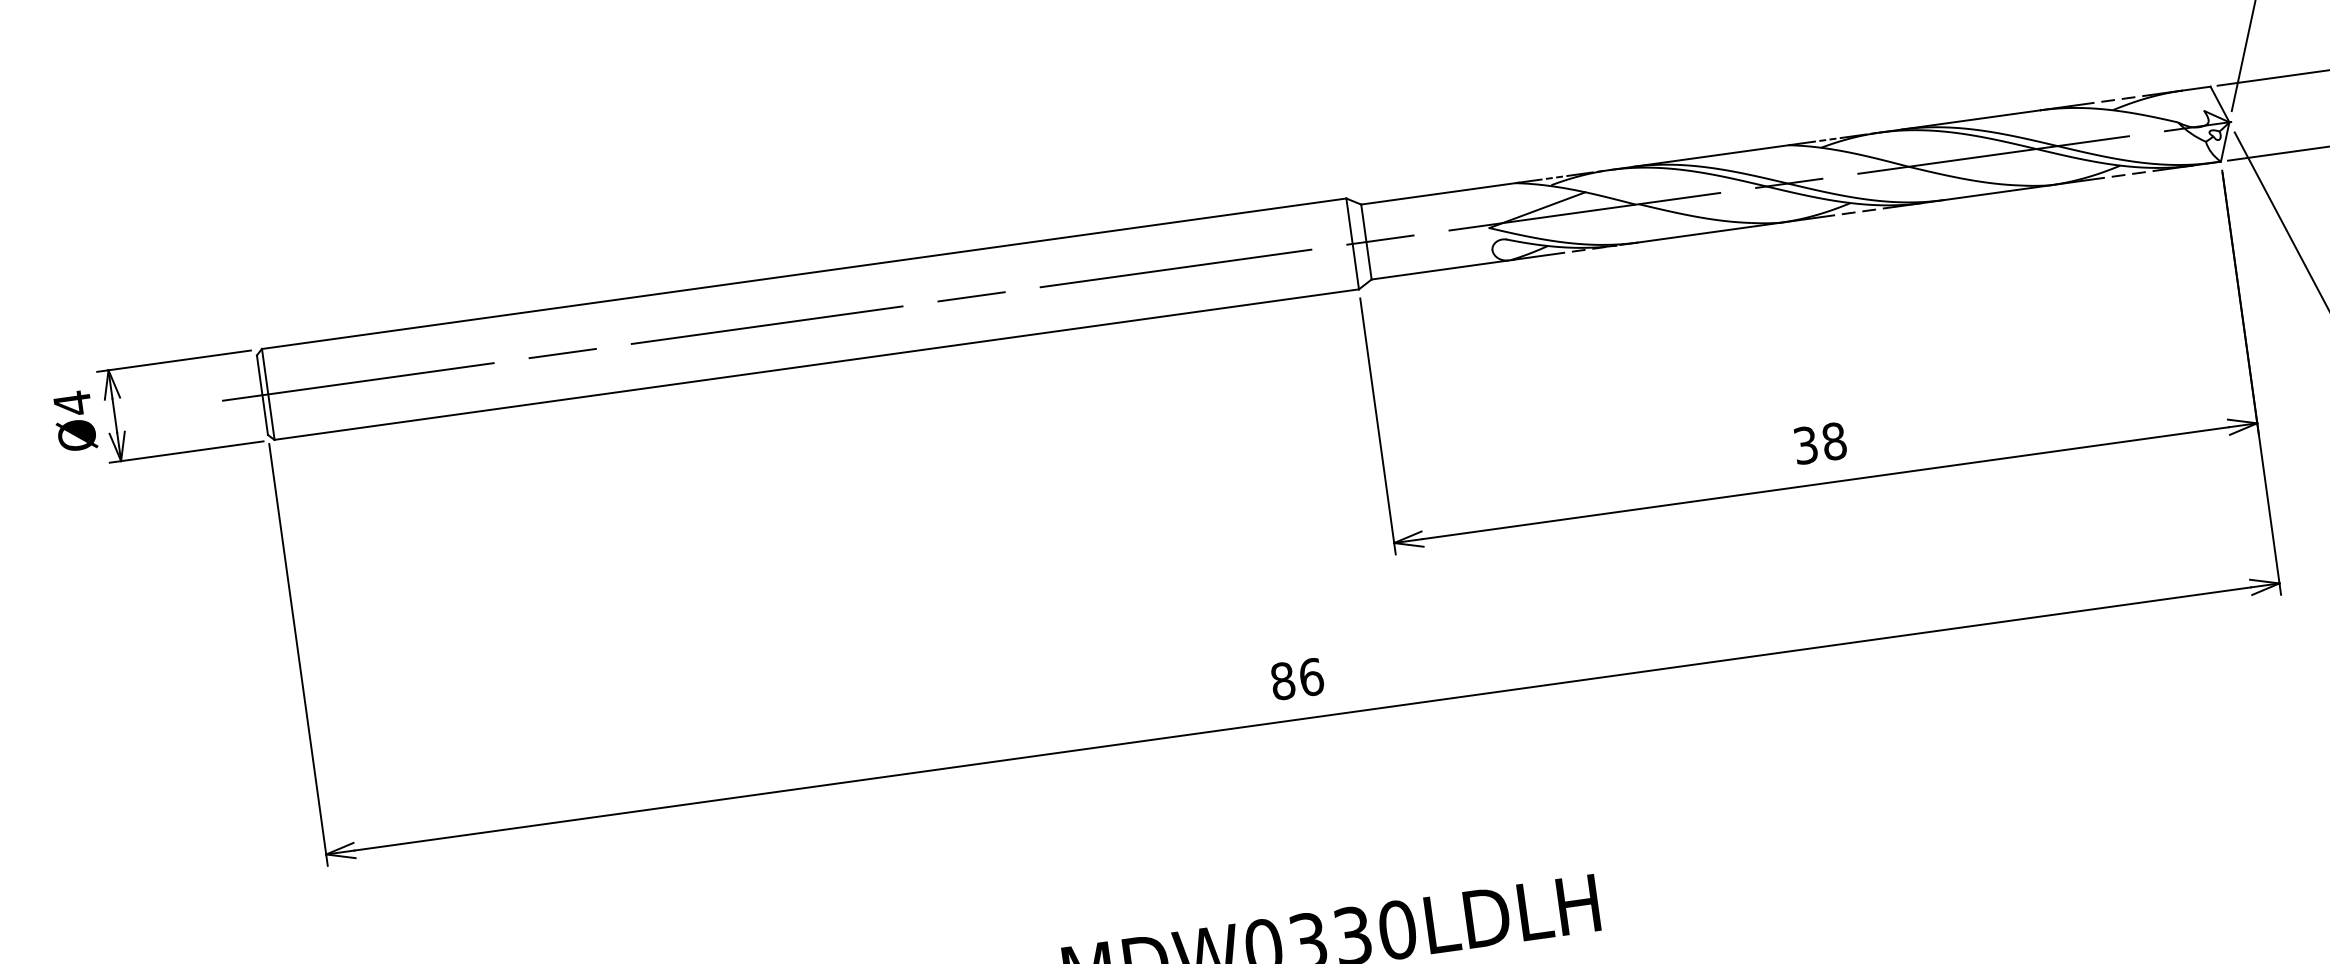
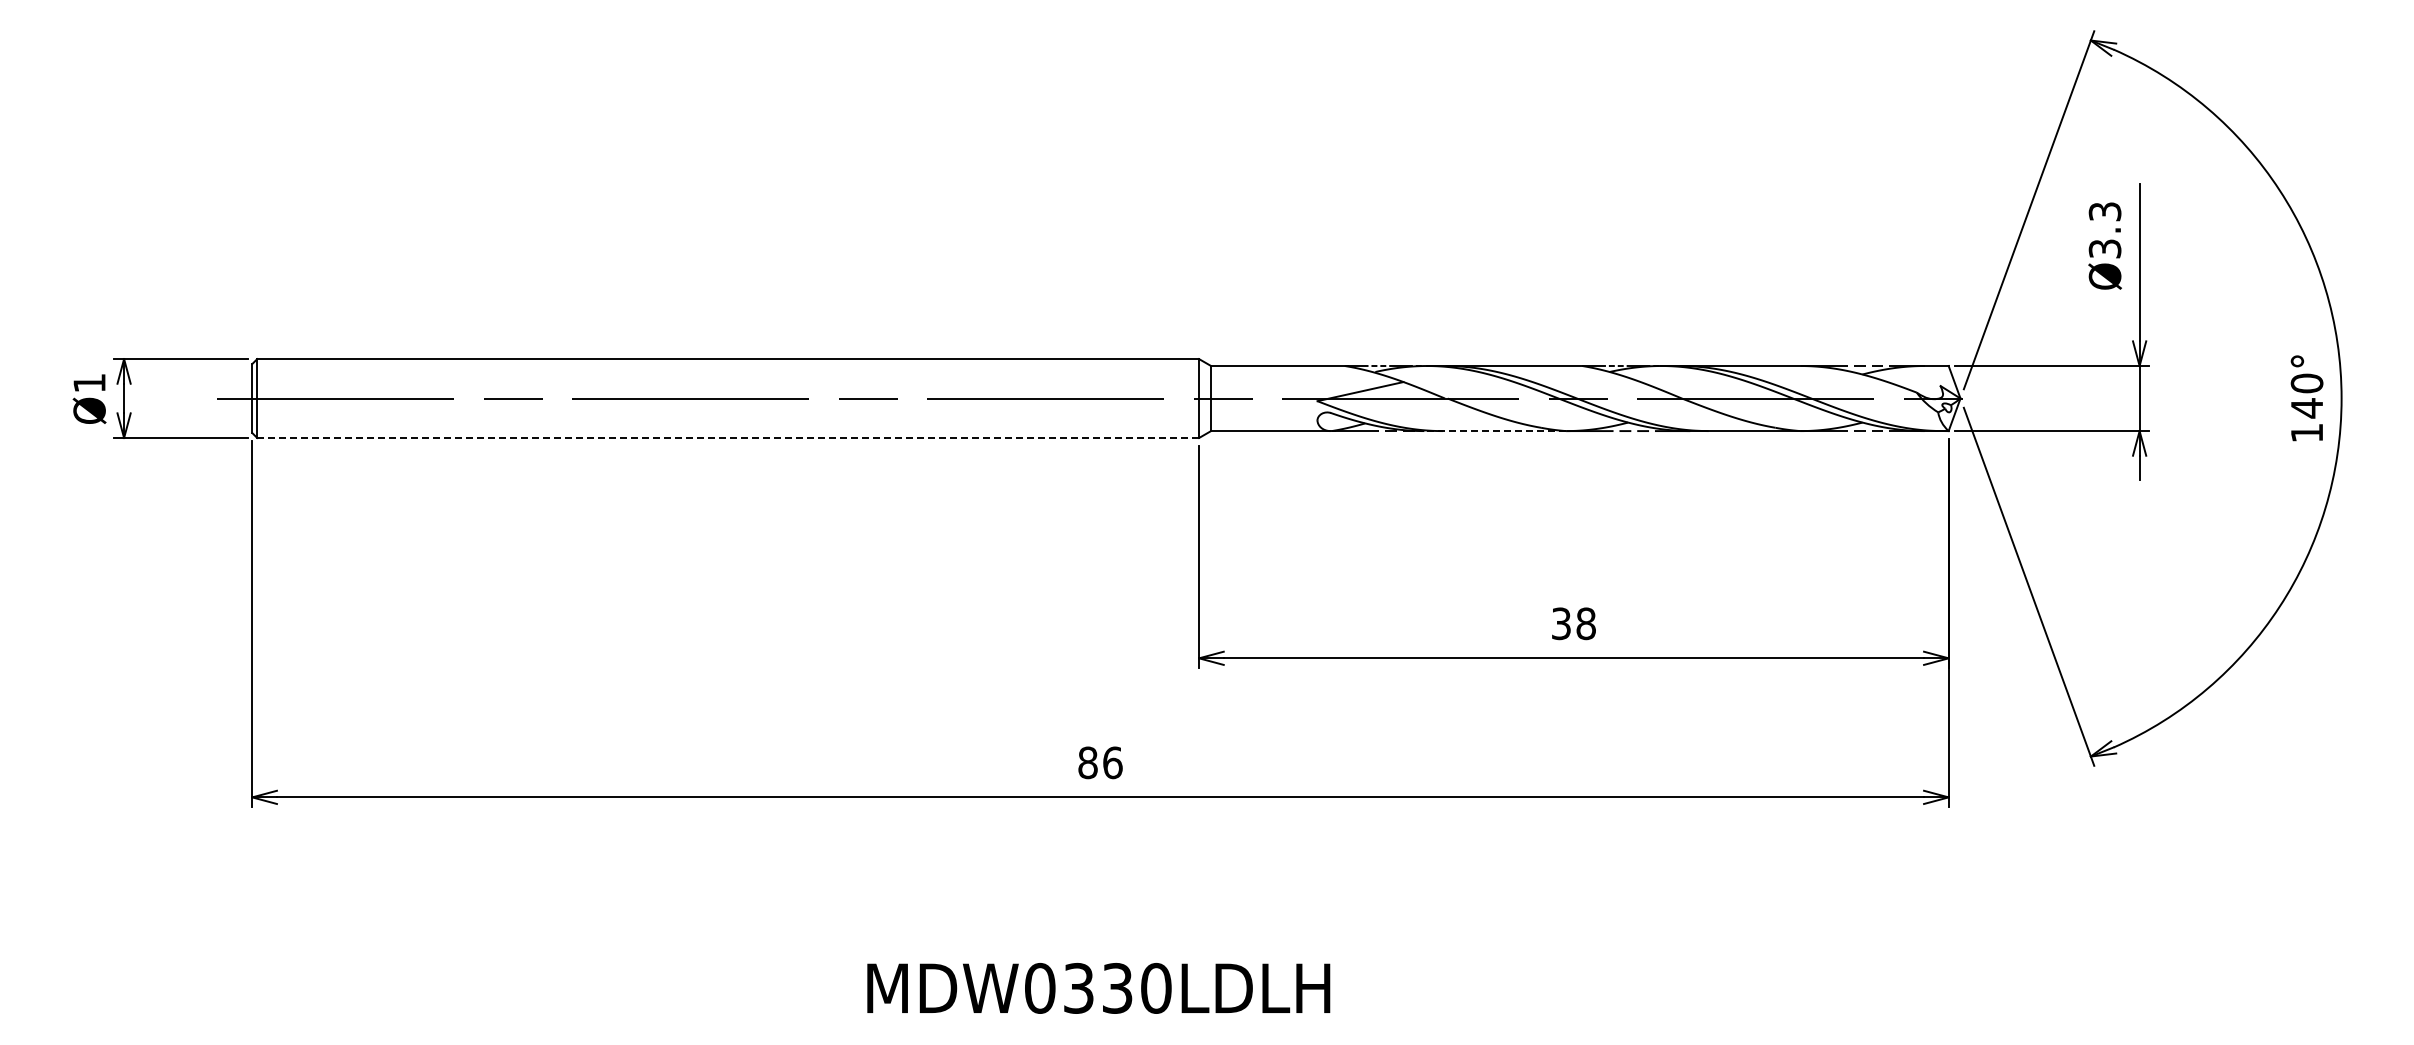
line: (1700, 234) -> (1496, 431), solid -> dashed
line: (817, 365) -> (728, 438), solid -> dashed
text: (72, 403) -> (89, 383), Ø4 -> Ø1

